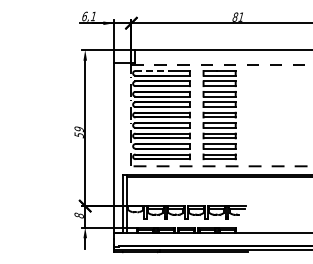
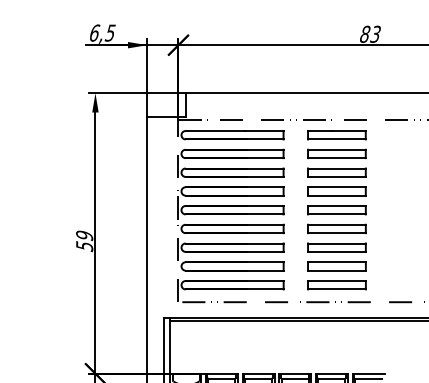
text: (93, 16) -> (110, 33), 6,1 -> 6,5
text: (240, 16) -> (374, 33), 81 -> 83
line: (152, 71) -> (216, 131), dashed -> solid

